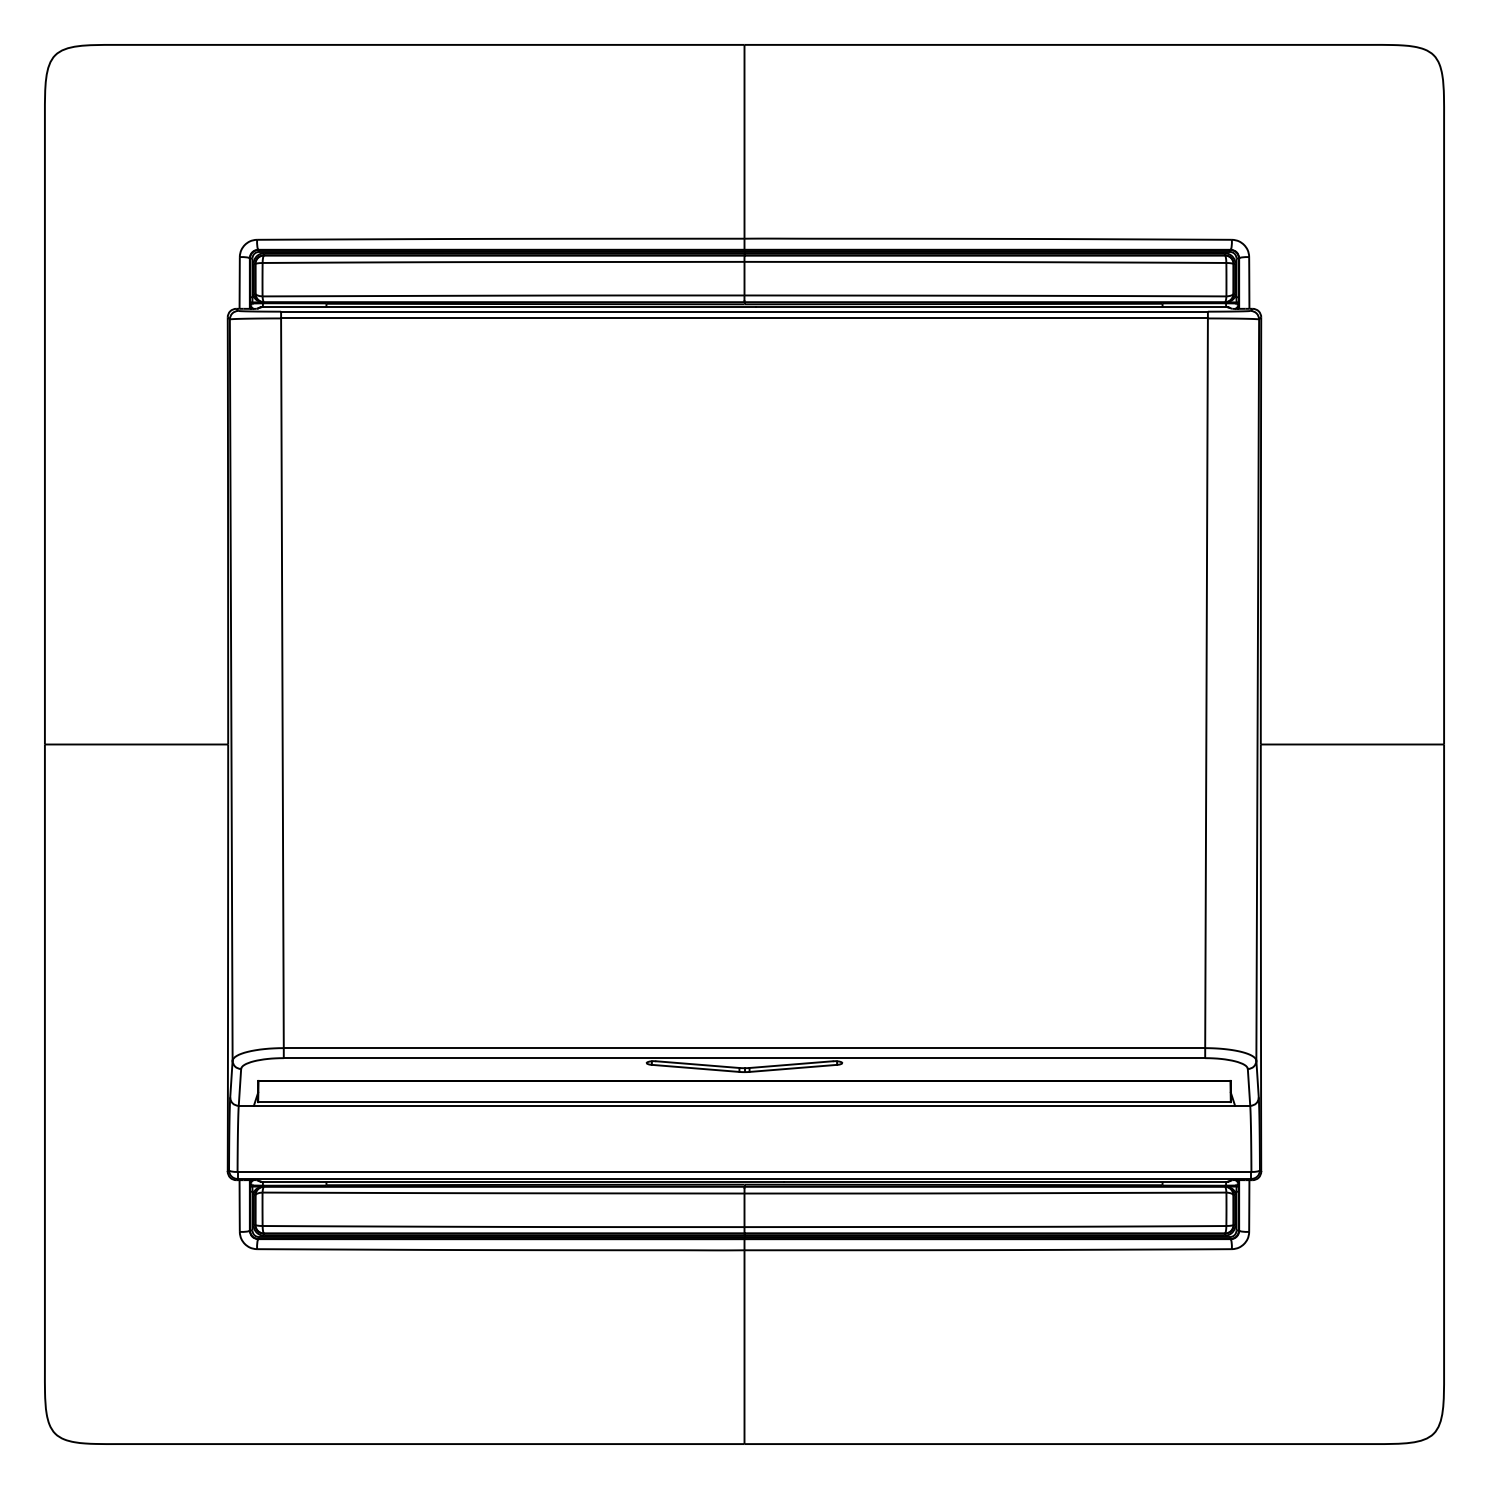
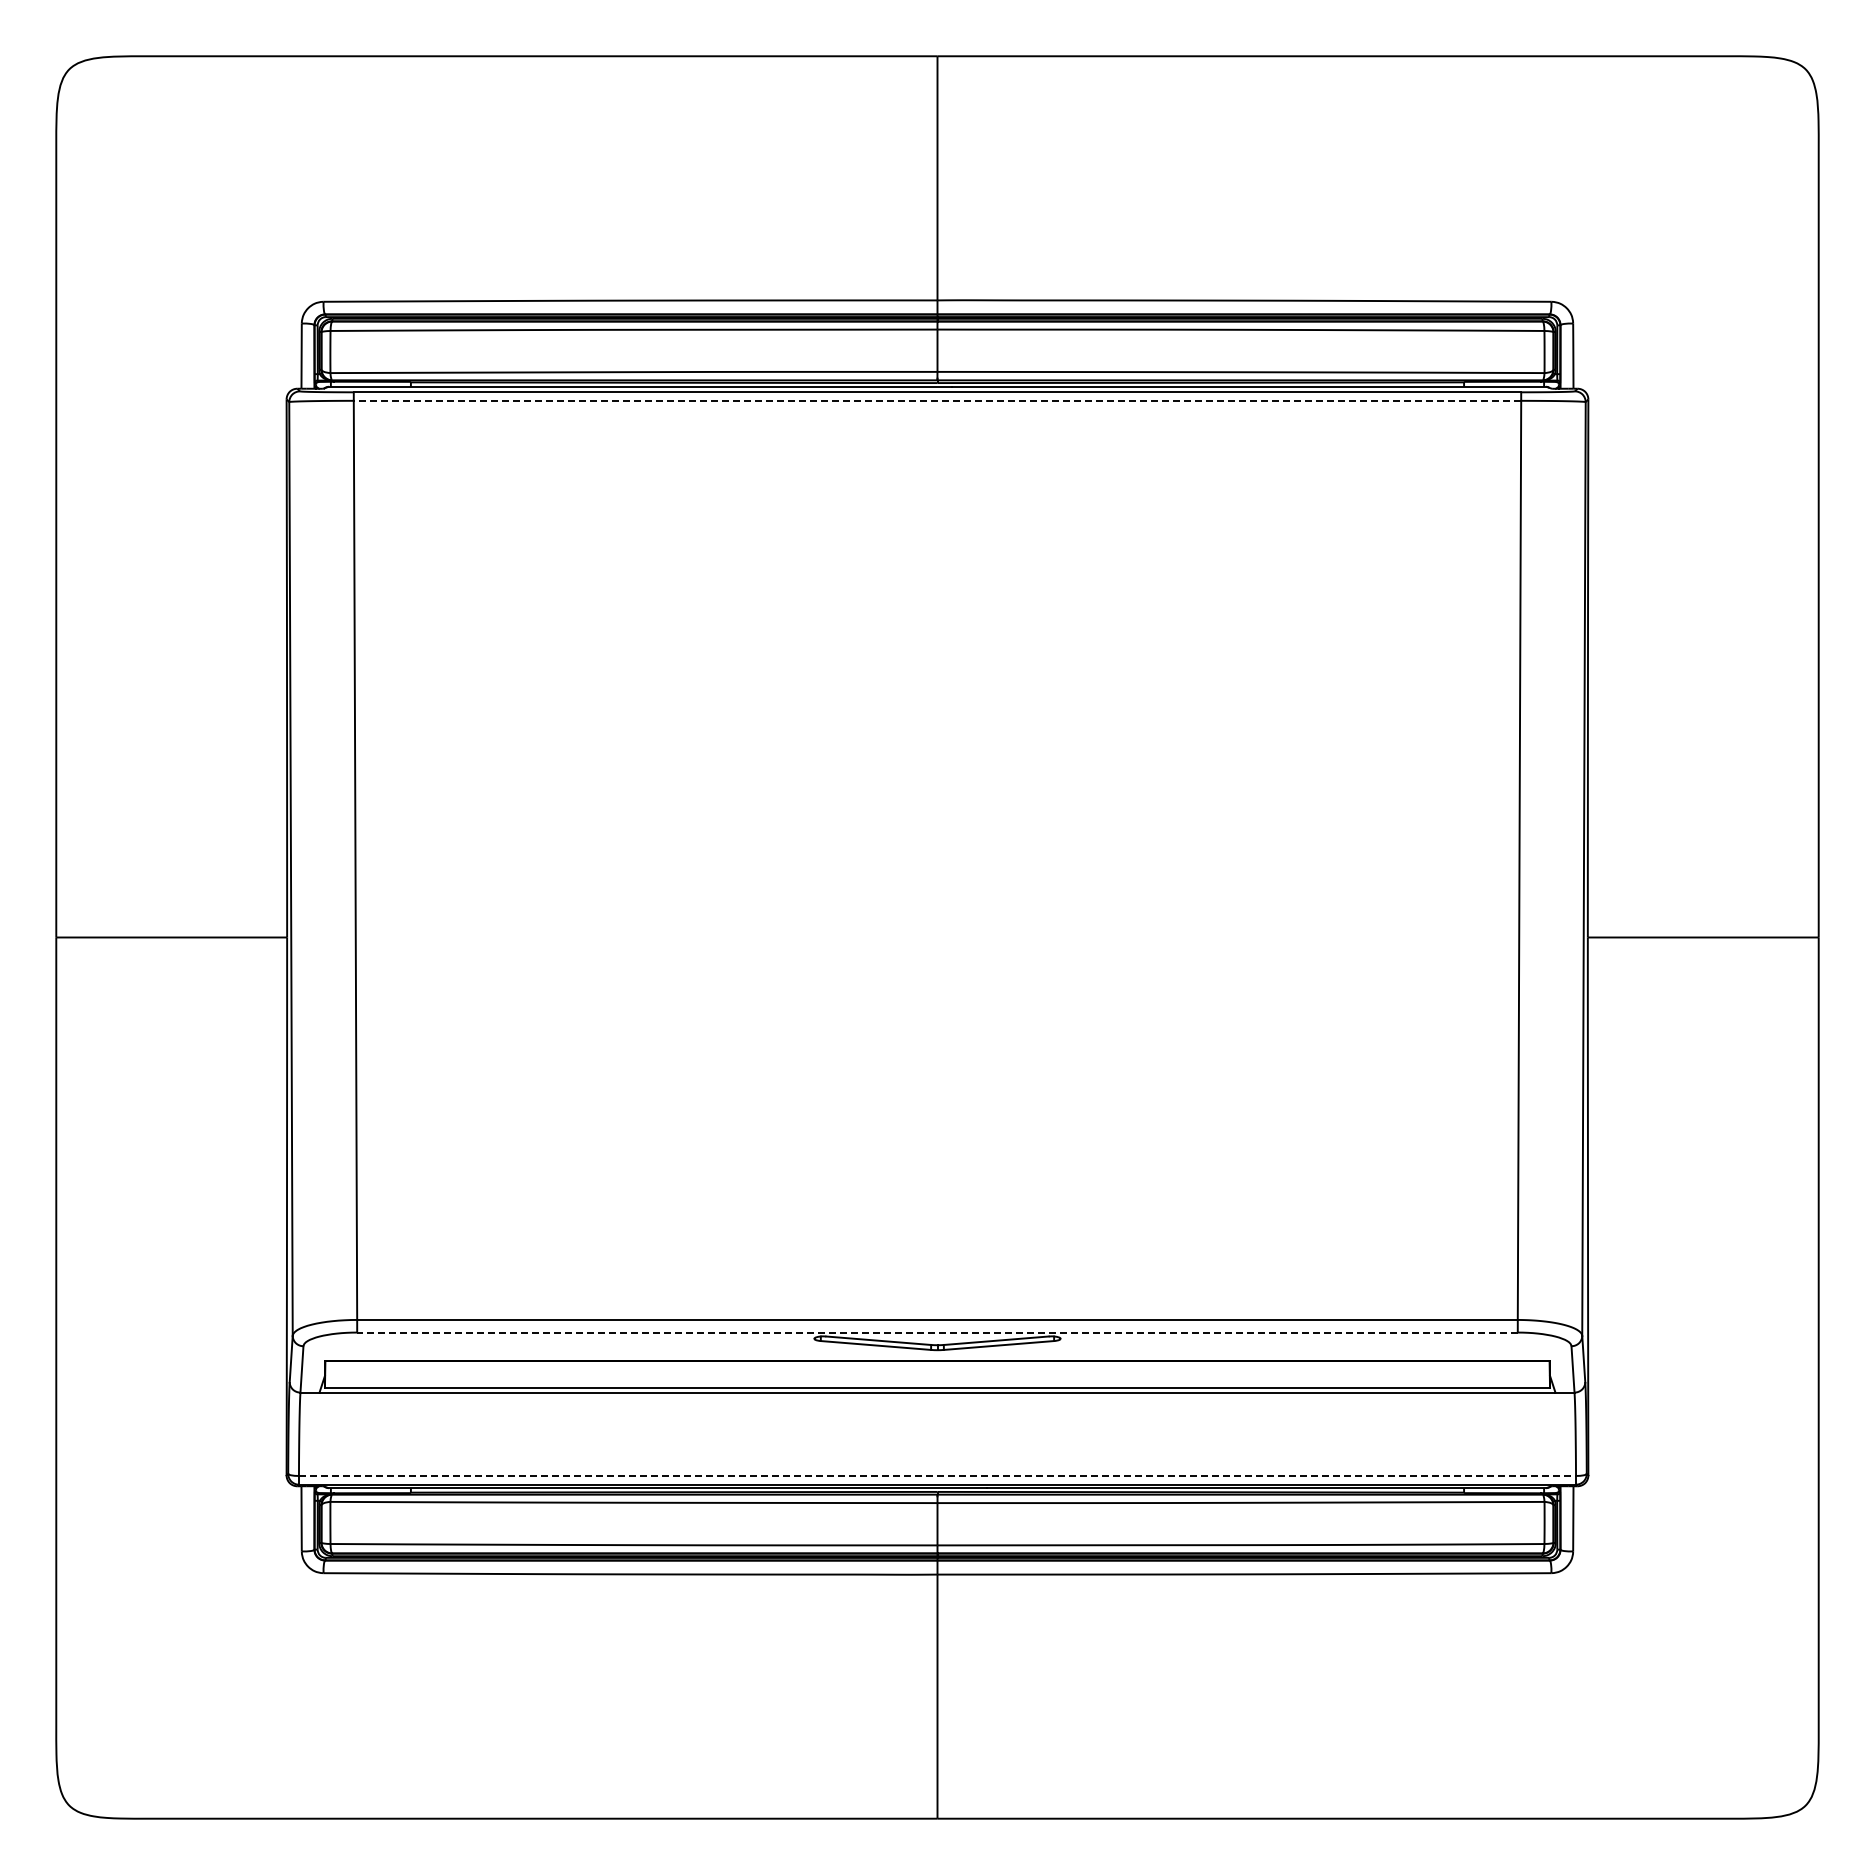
line: (744, 318) -> (937, 400), solid -> dashed
line: (743, 1058) -> (936, 1332), solid -> dashed
line: (744, 1171) -> (937, 1475), solid -> dashed

